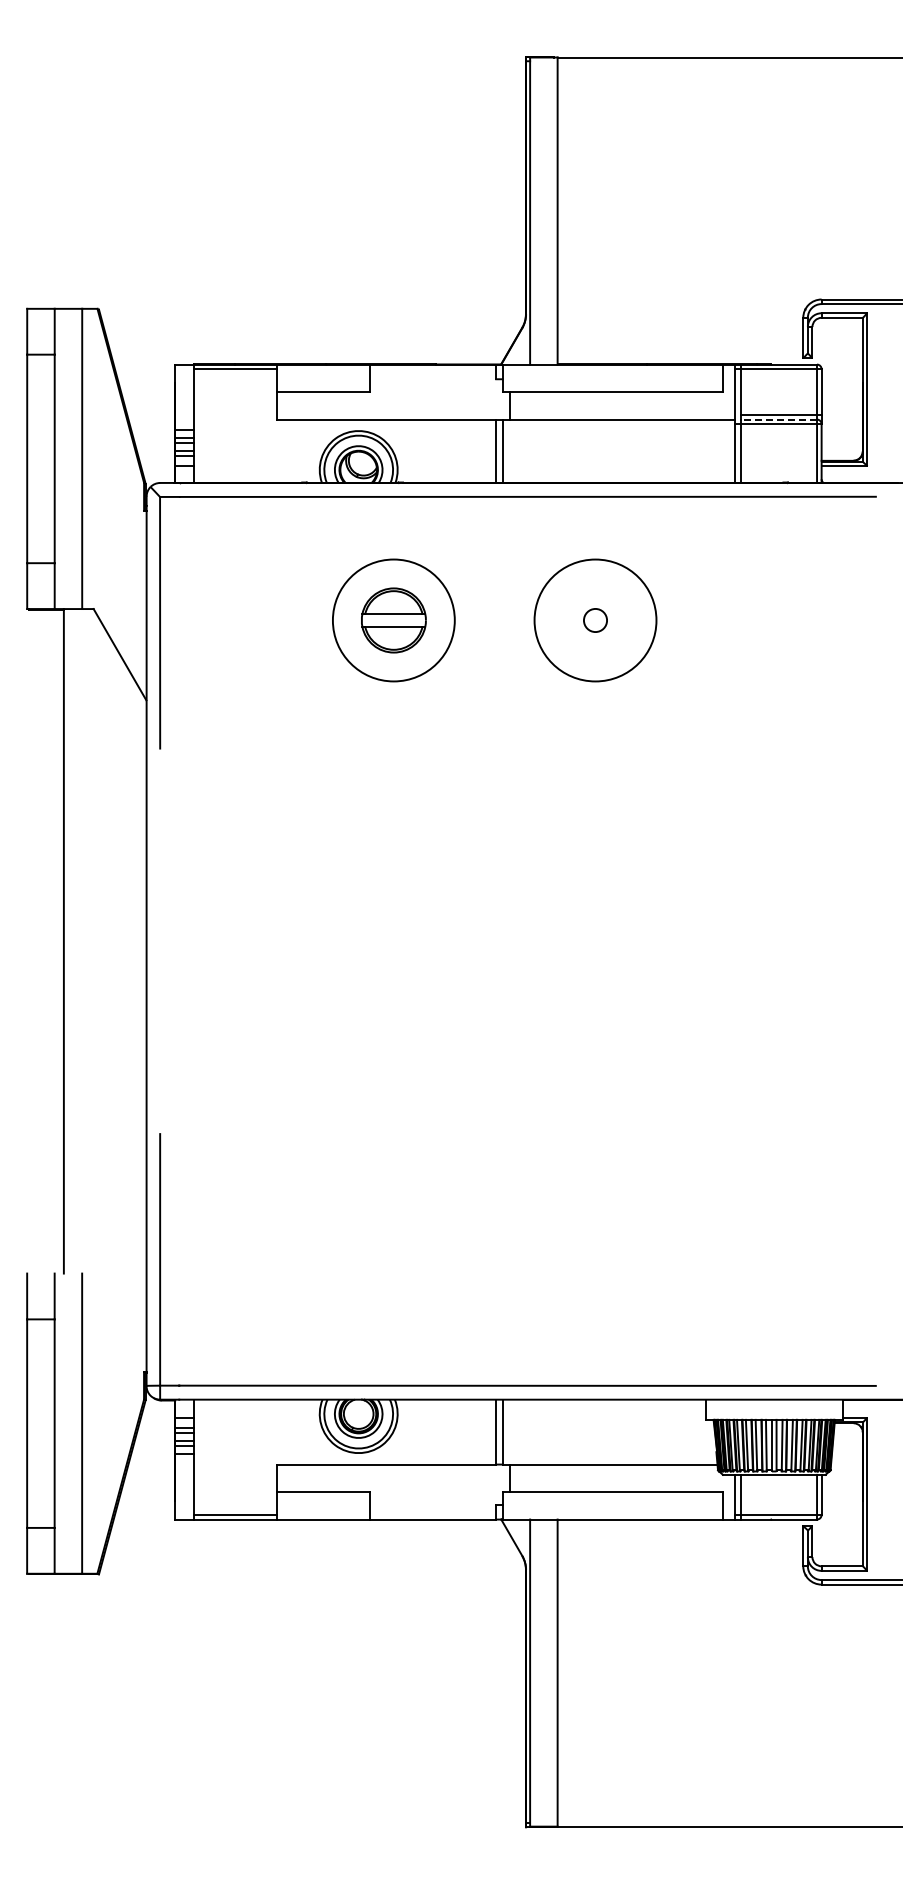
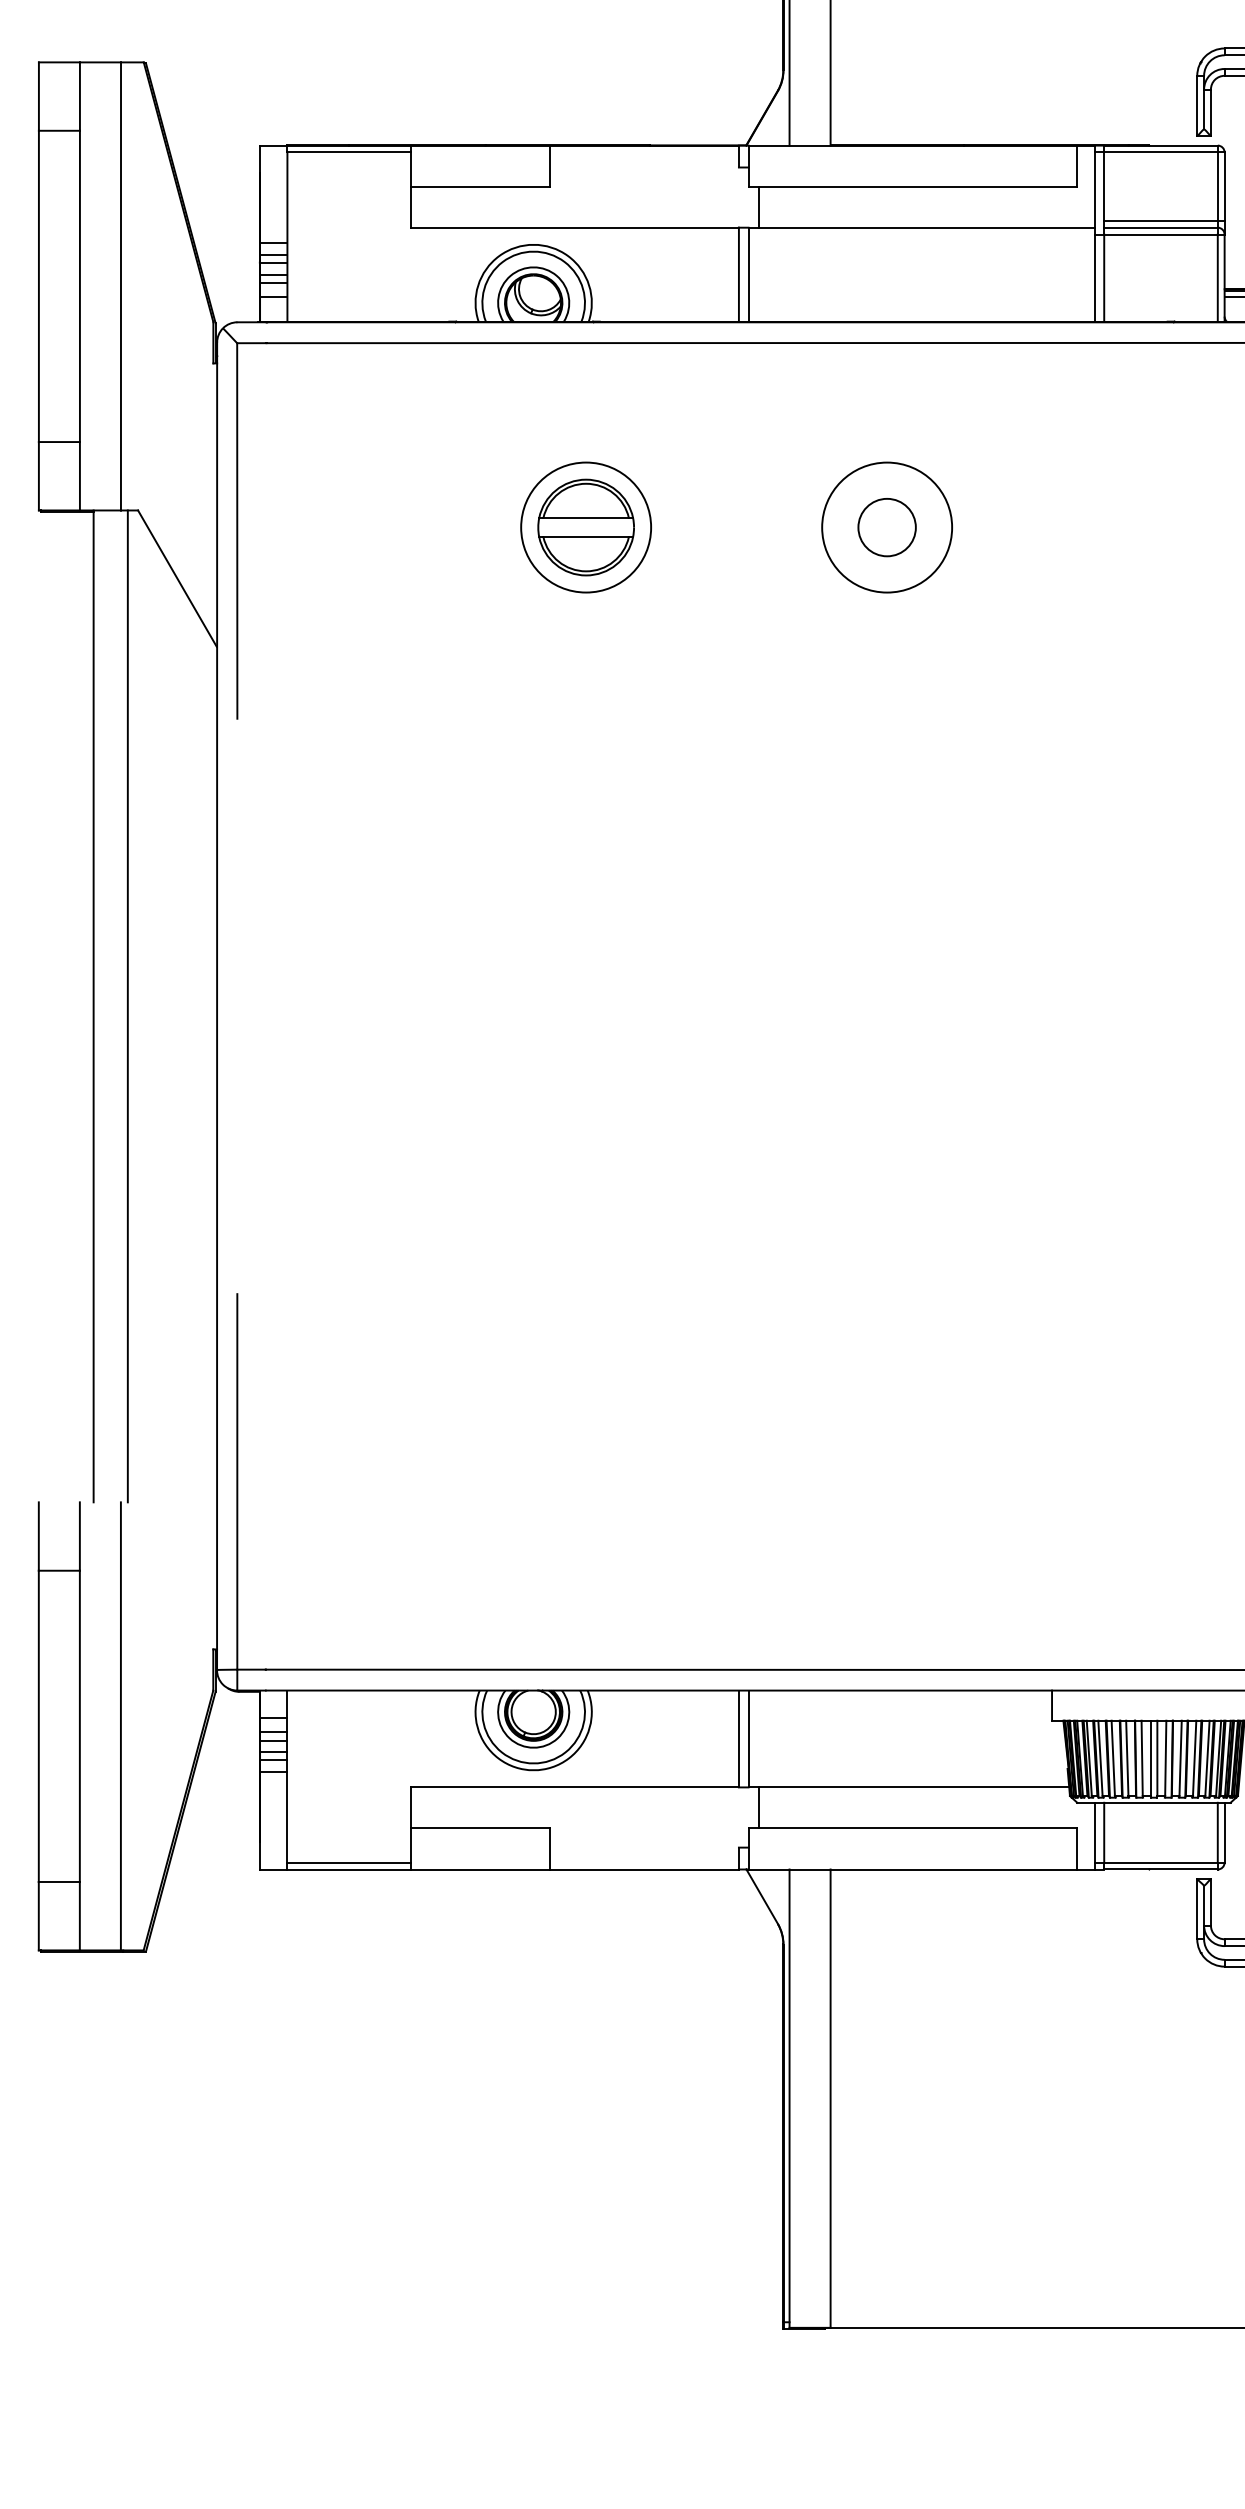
line: (778, 419) -> (1160, 227), dashed -> solid
circle: (393, 620) -> (585, 527), size x0.71
circle: (595, 620) -> (887, 527), size x0.71
circle: (595, 620) -> (887, 527), size x1.67
line: (86, 941) -> (127, 1006), added

